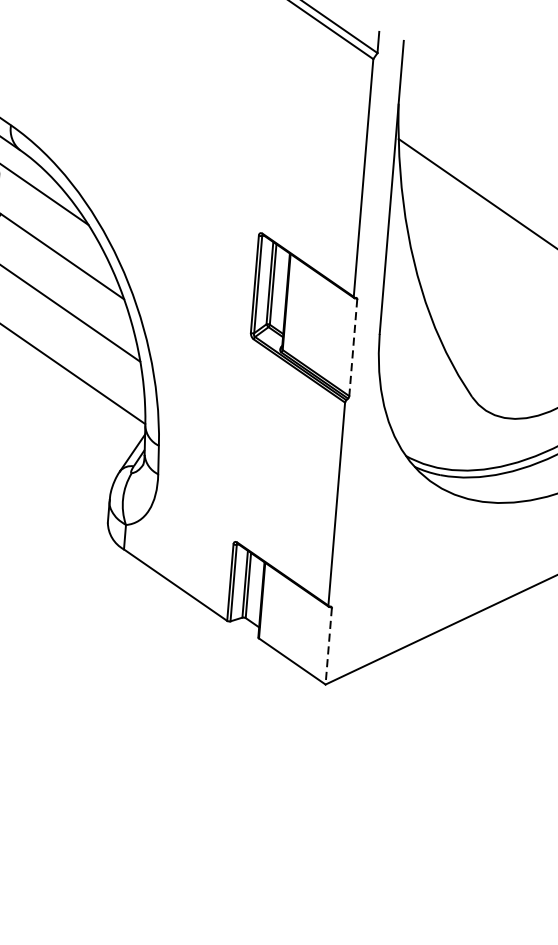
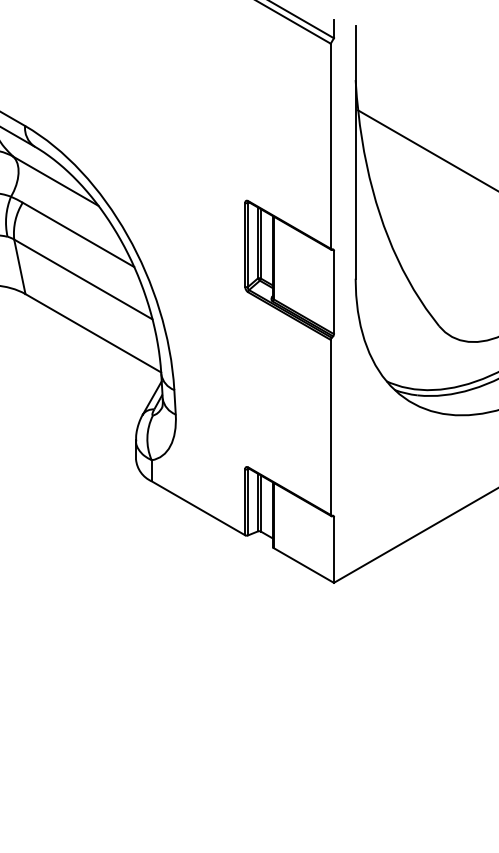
line: (352, 347) -> (333, 292), dashed -> solid
line: (328, 645) -> (333, 549), dashed -> solid

